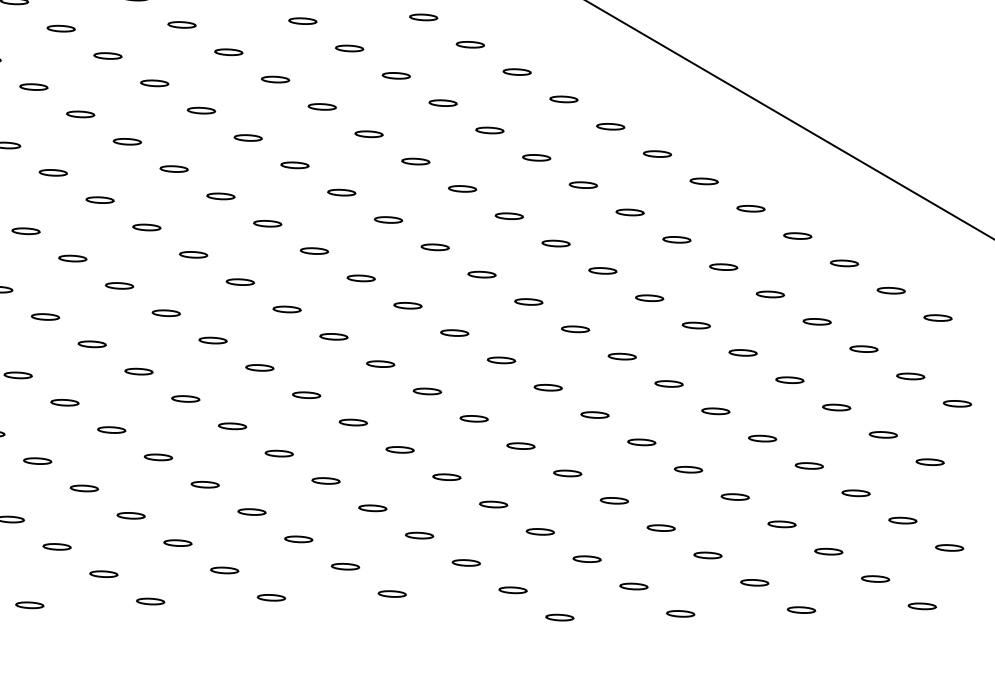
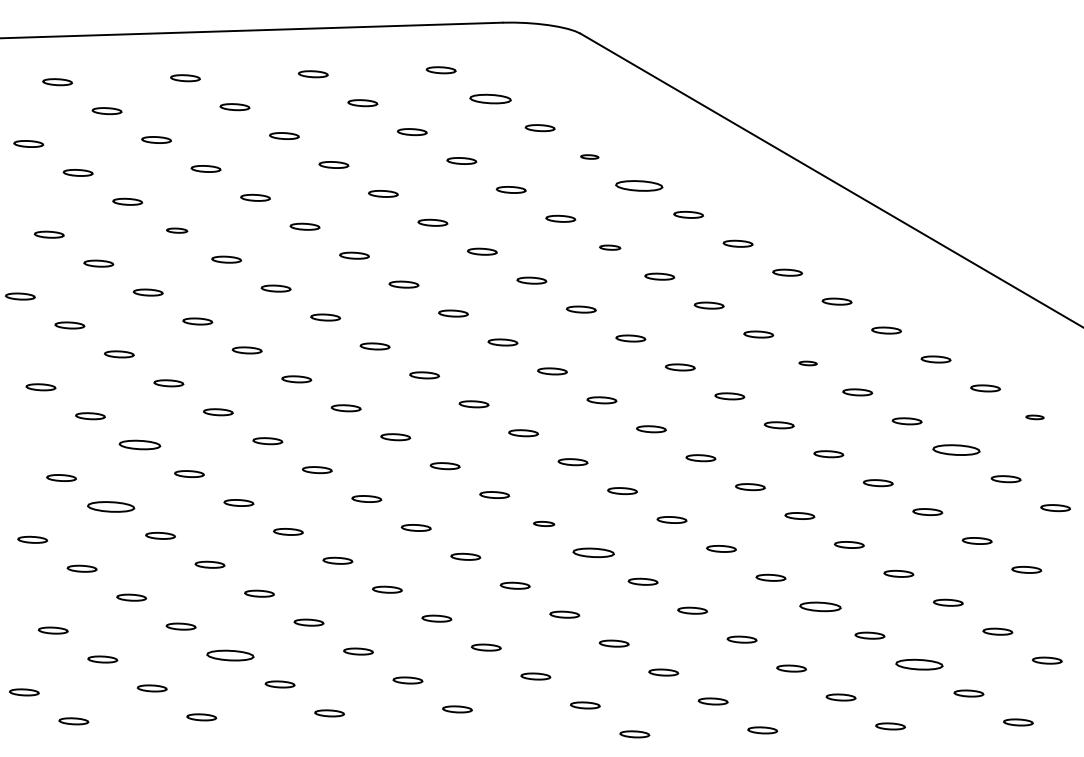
part: (423, 17) -> (490, 99), size x1.4
part: (517, 71) -> (589, 156), size x0.6
part: (563, 98) -> (638, 185), size x1.6
part: (126, 141) -> (176, 230), size x0.7
part: (535, 157) -> (609, 247), size x0.7
part: (723, 267) -> (807, 363), size x0.6
part: (937, 318) -> (1034, 417), size x0.6
part: (91, 344) -> (139, 445), size x1.4
part: (863, 349) -> (956, 450), size x1.6
part: (64, 402) -> (110, 506), size x1.6
part: (473, 418) -> (543, 523), size x0.7
part: (520, 445) -> (593, 552), size x1.4
part: (735, 496) -> (820, 606), size x1.4
part: (177, 543) -> (230, 655), size x1.6
part: (828, 551) -> (919, 664), size x1.6

